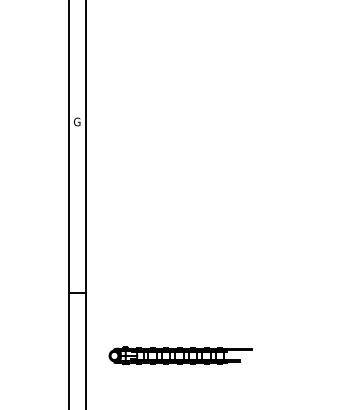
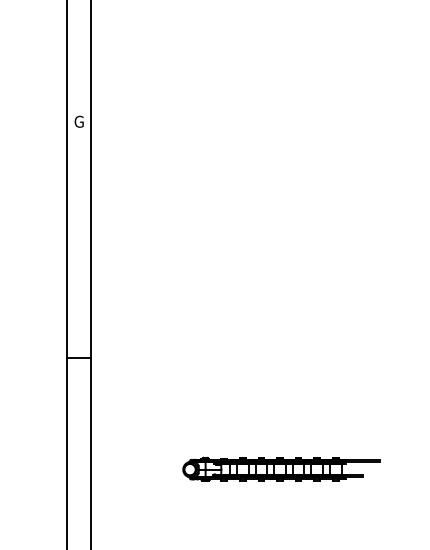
part: (180, 355) -> (281, 469), moved

